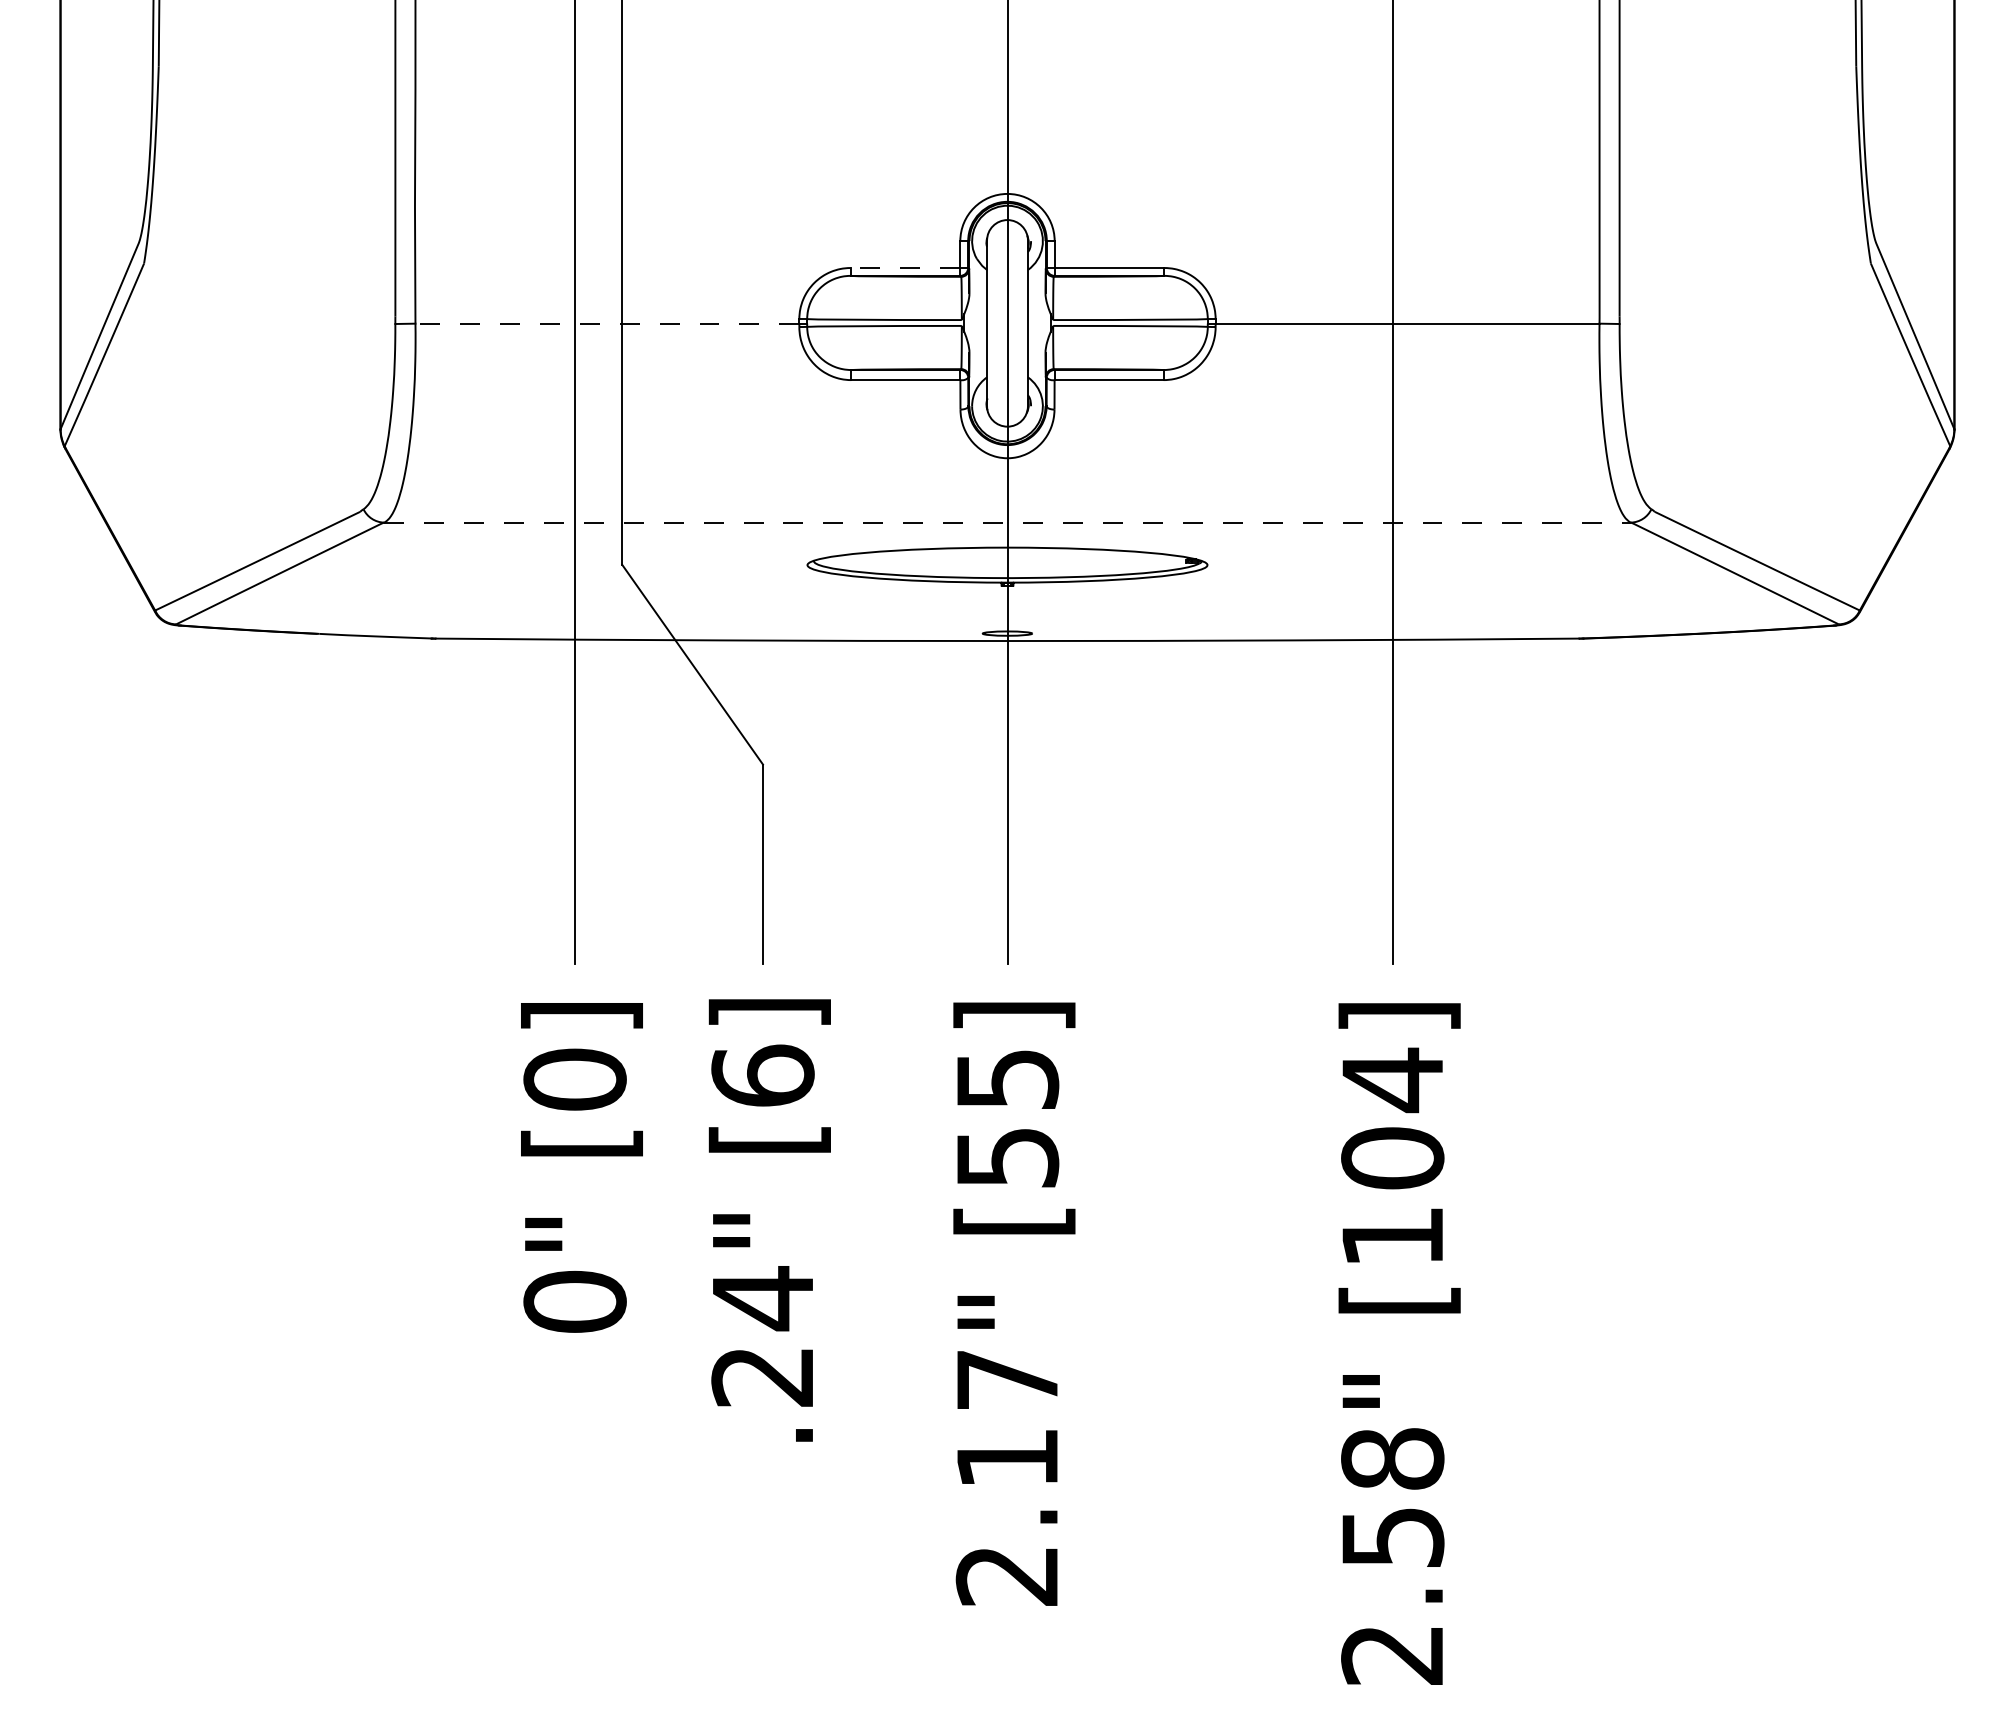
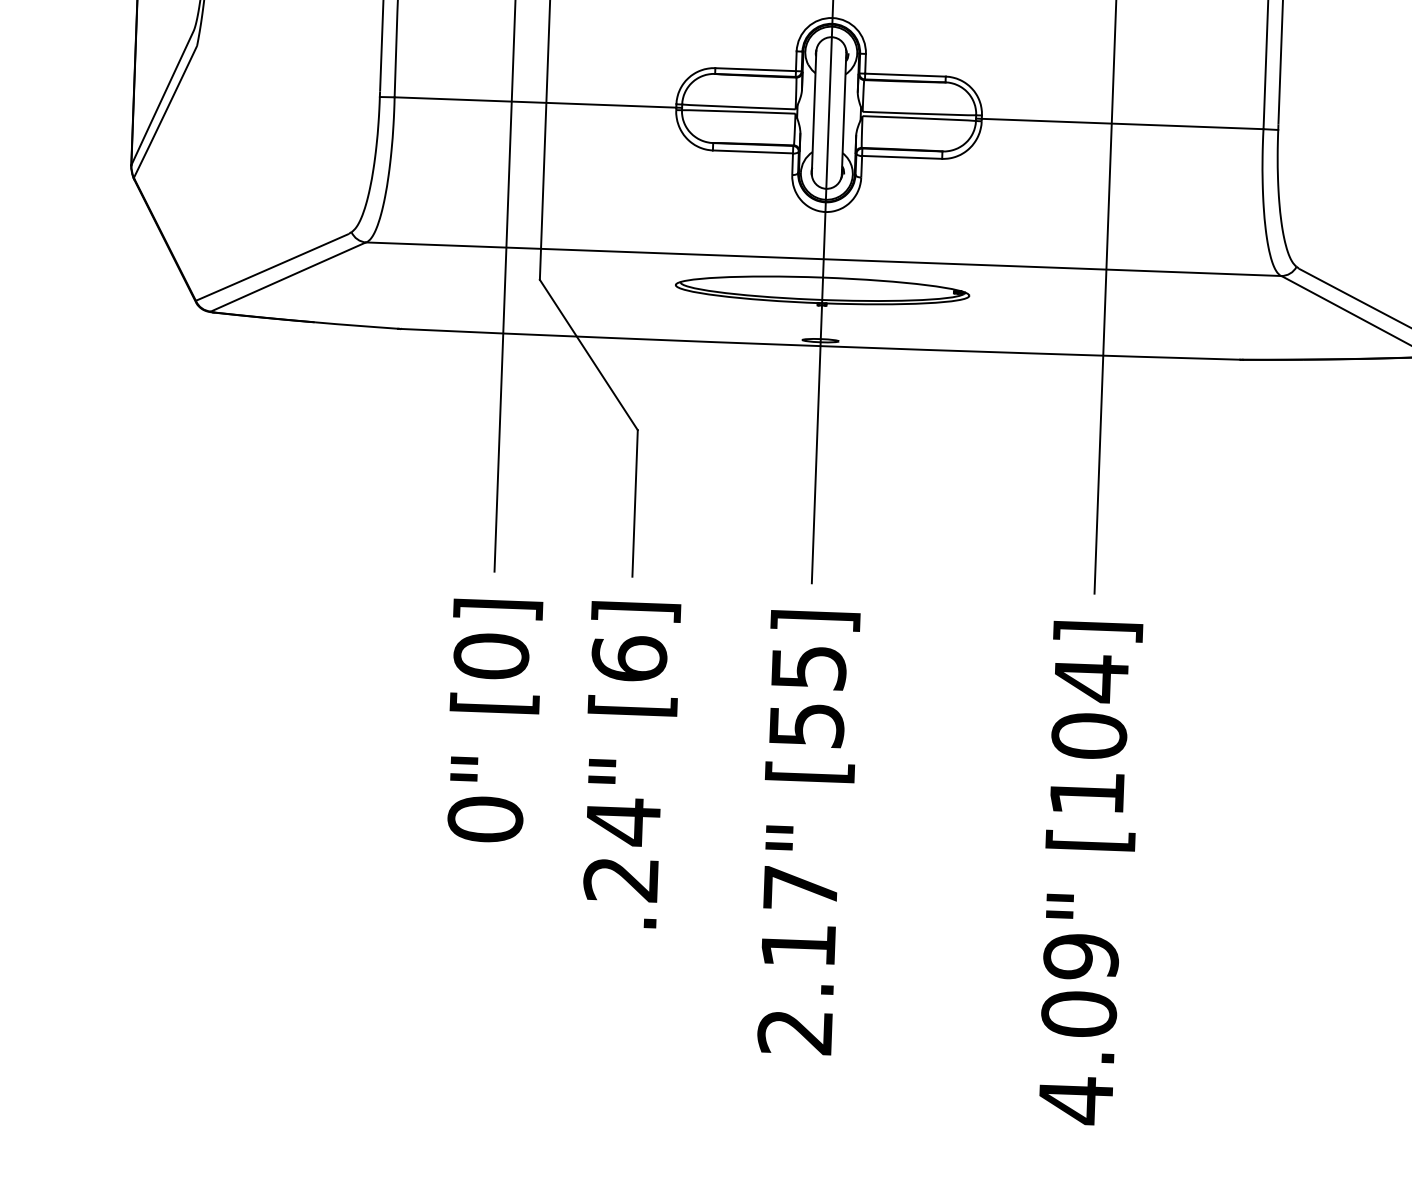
line: (905, 268) -> (755, 70), dashed -> solid
line: (607, 323) -> (535, 102), dashed -> solid
line: (1007, 522) -> (823, 259), dashed -> solid
text: (1392, 1557) -> (1078, 1029), 2.58" -> 4.09"

